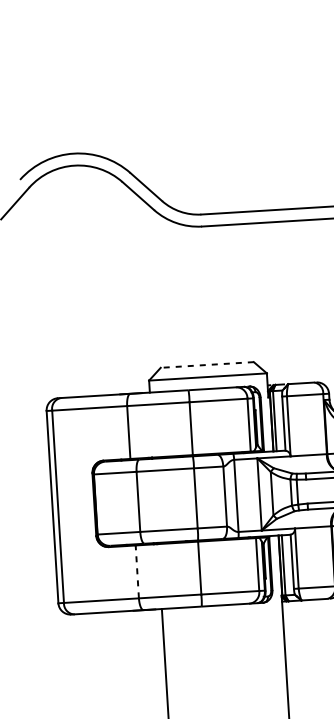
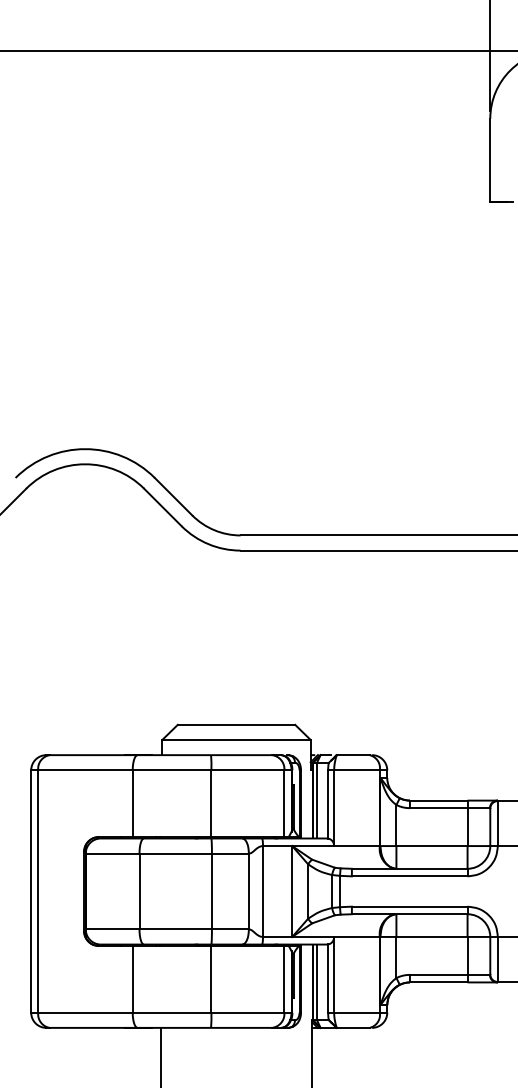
line: (207, 364) -> (236, 724), dashed -> solid
line: (137, 571) -> (132, 978), dashed -> solid

